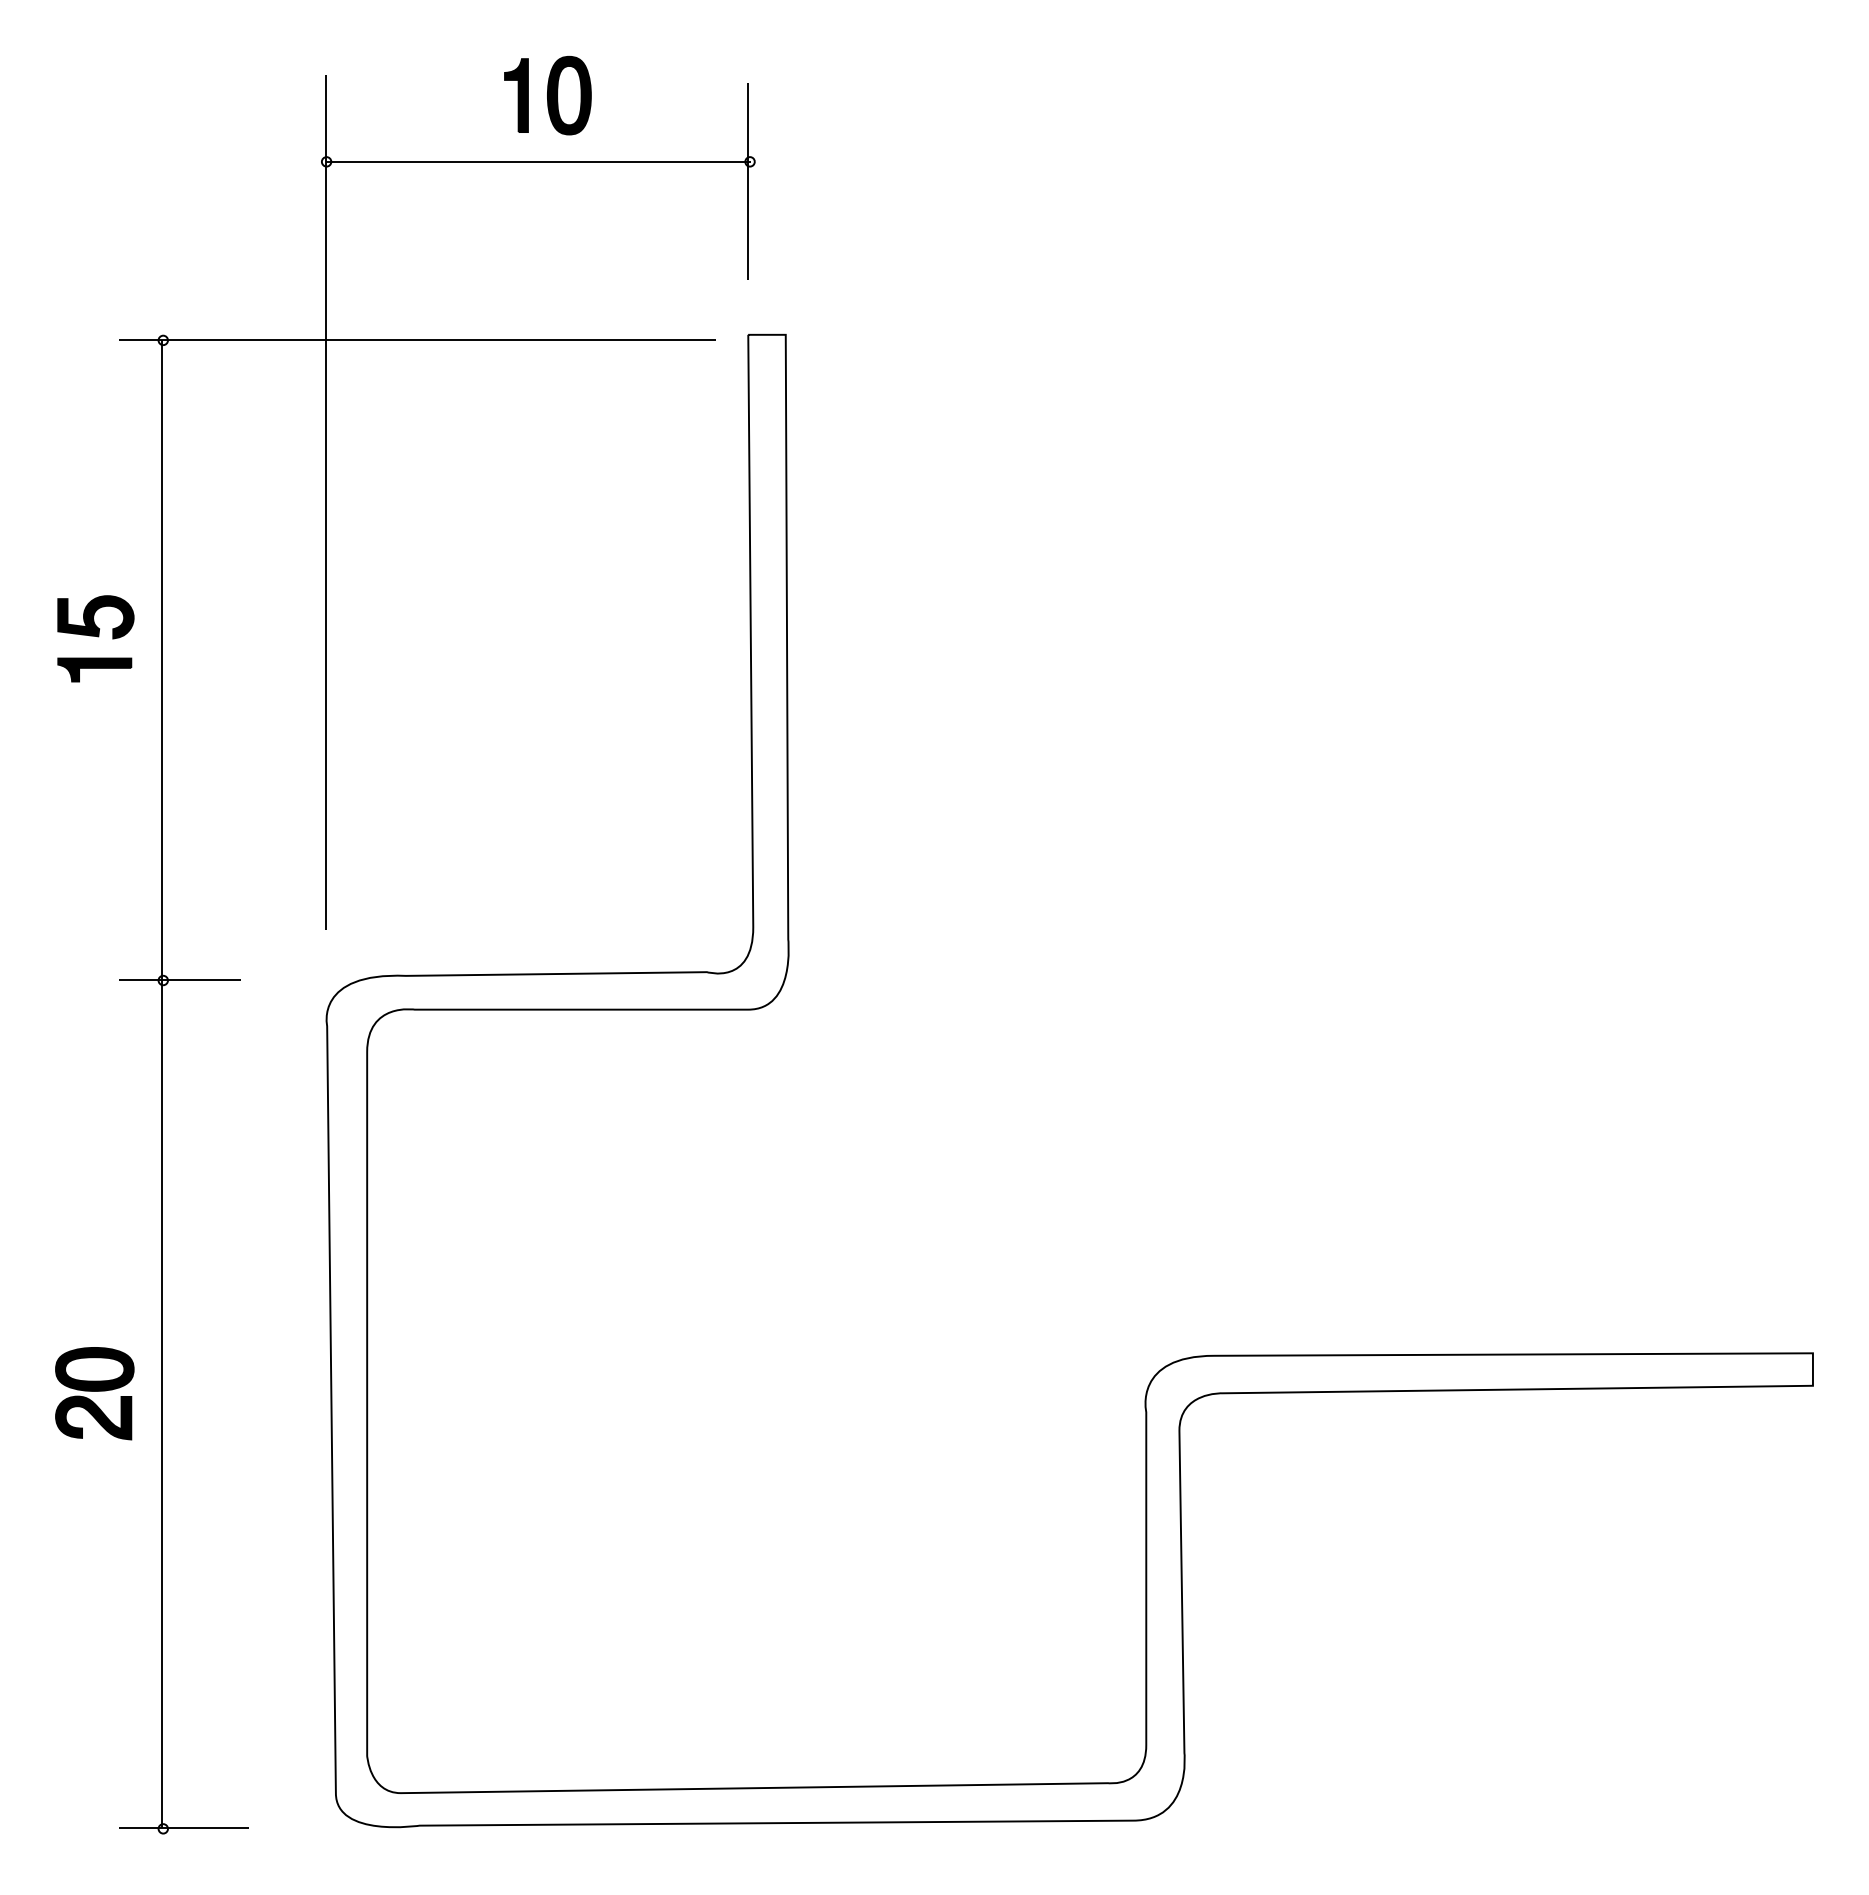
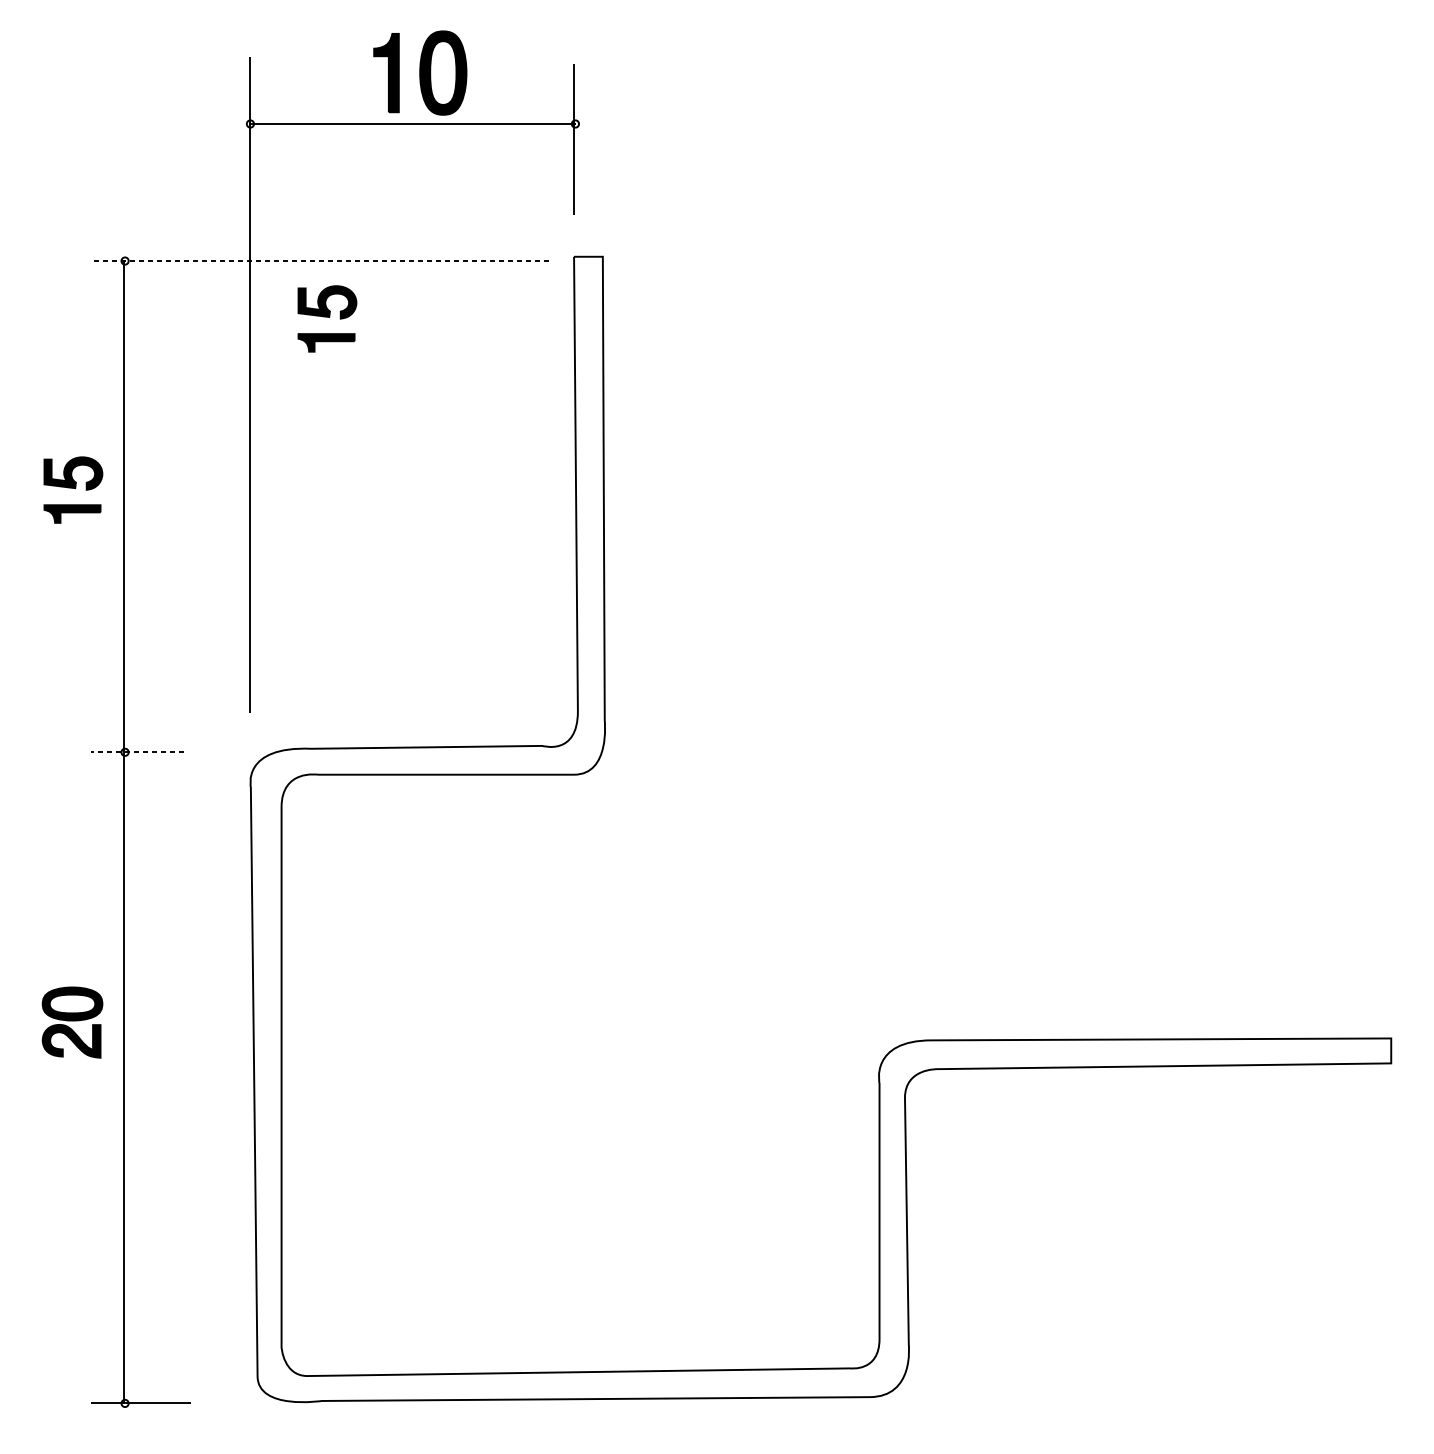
part: (547, 95) -> (419, 73), size x1.4
line: (416, 339) -> (319, 260), solid -> dashed
part: (426, 415) -> (327, 318), added
line: (179, 979) -> (137, 751), solid -> dashed
part: (94, 1393) -> (72, 1022), moved

